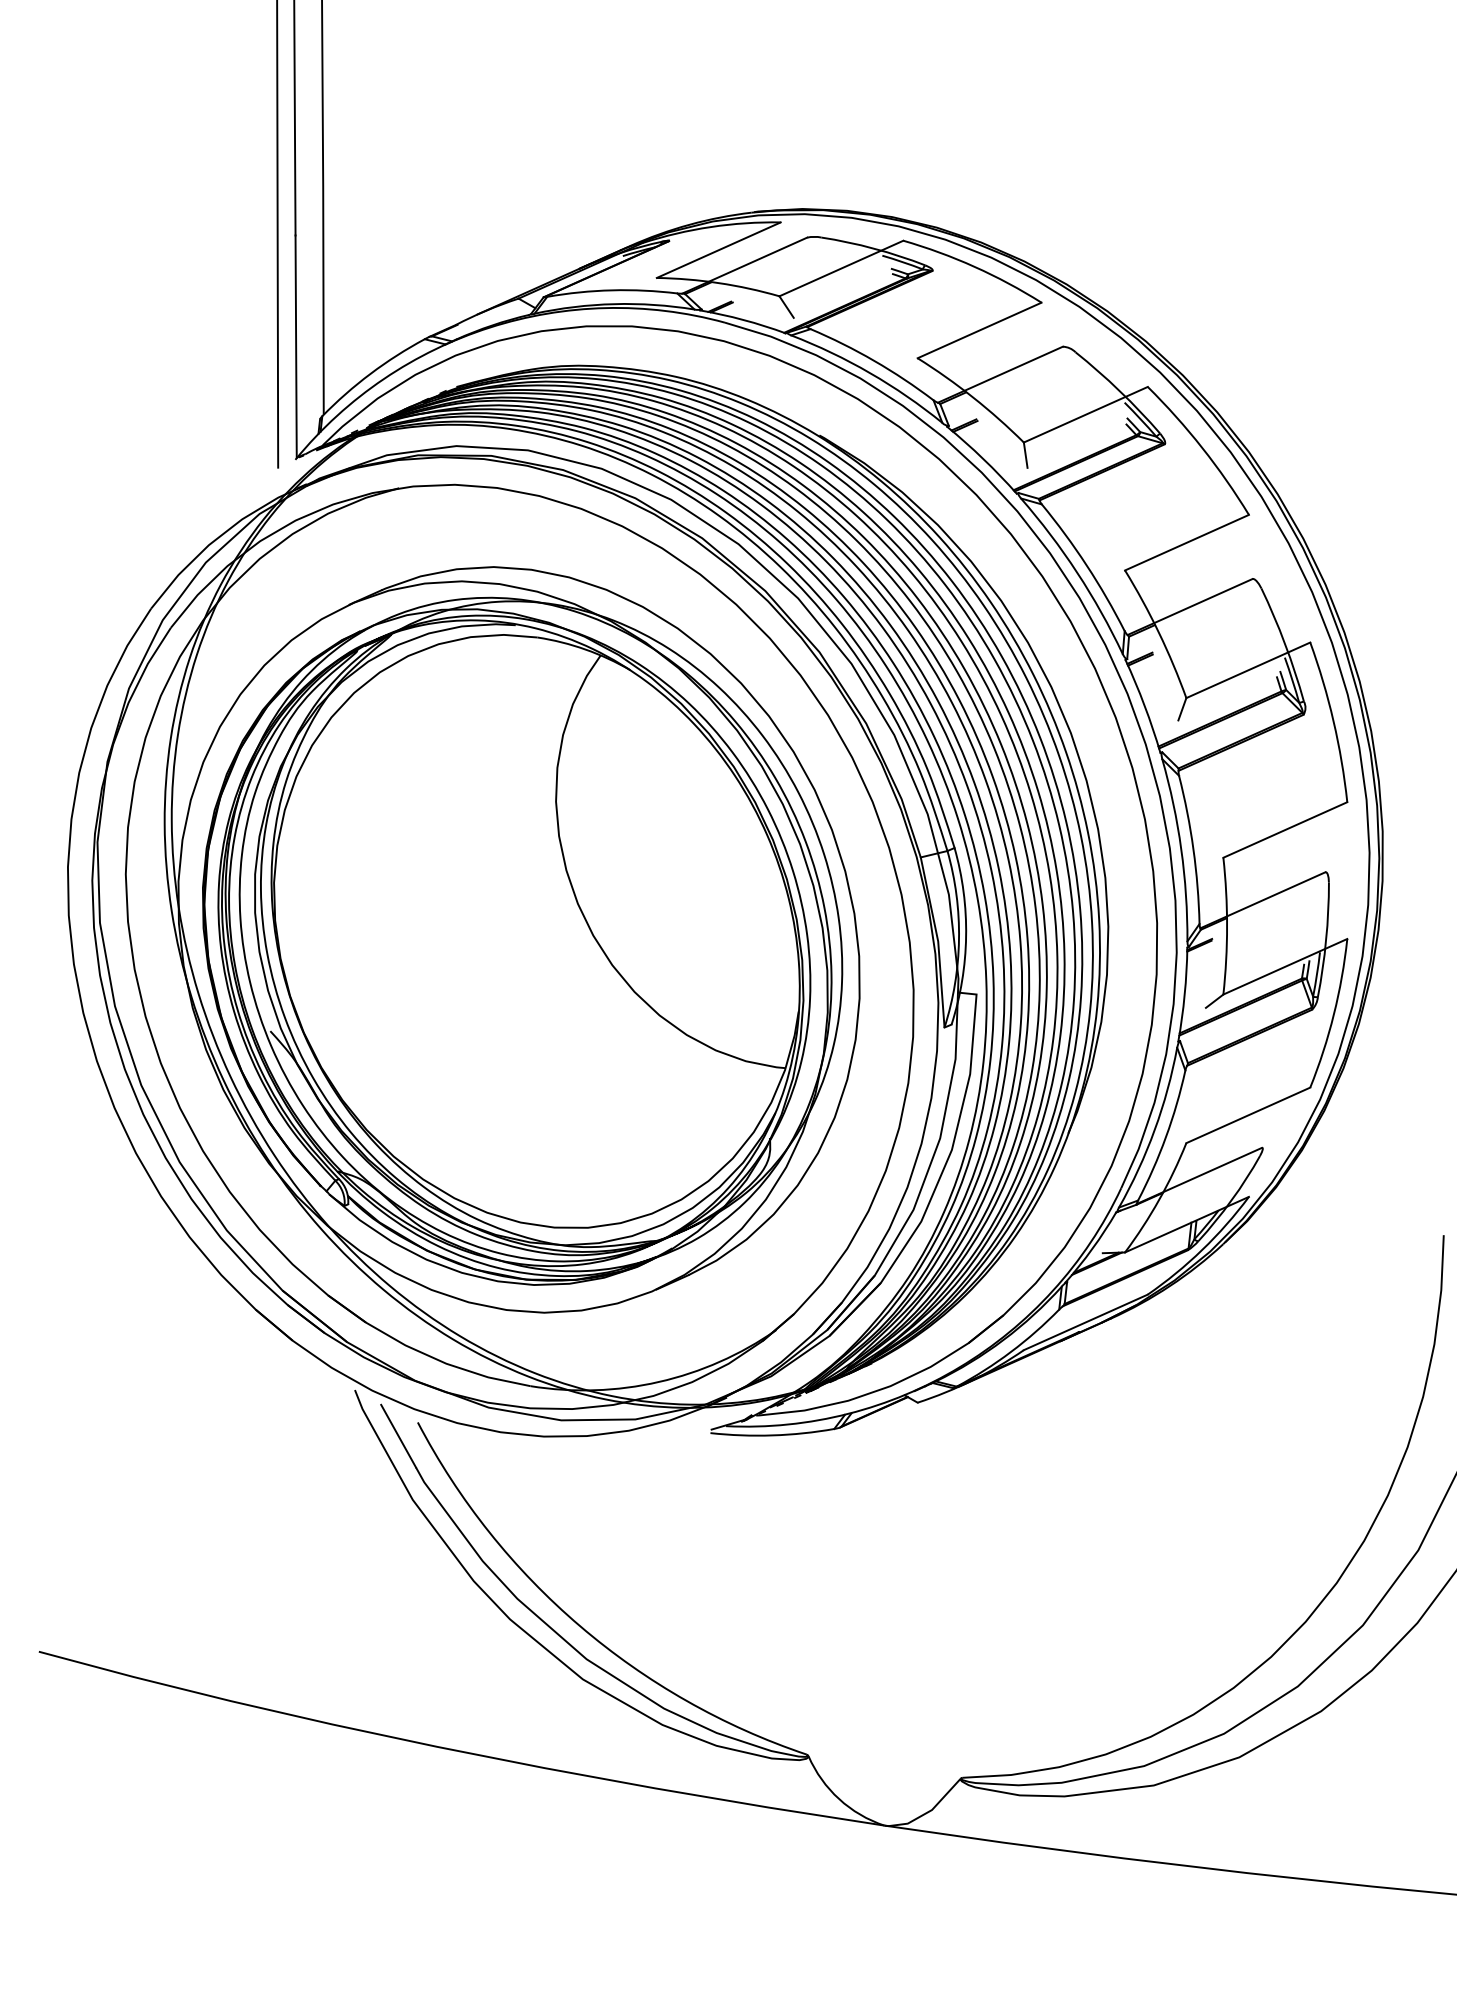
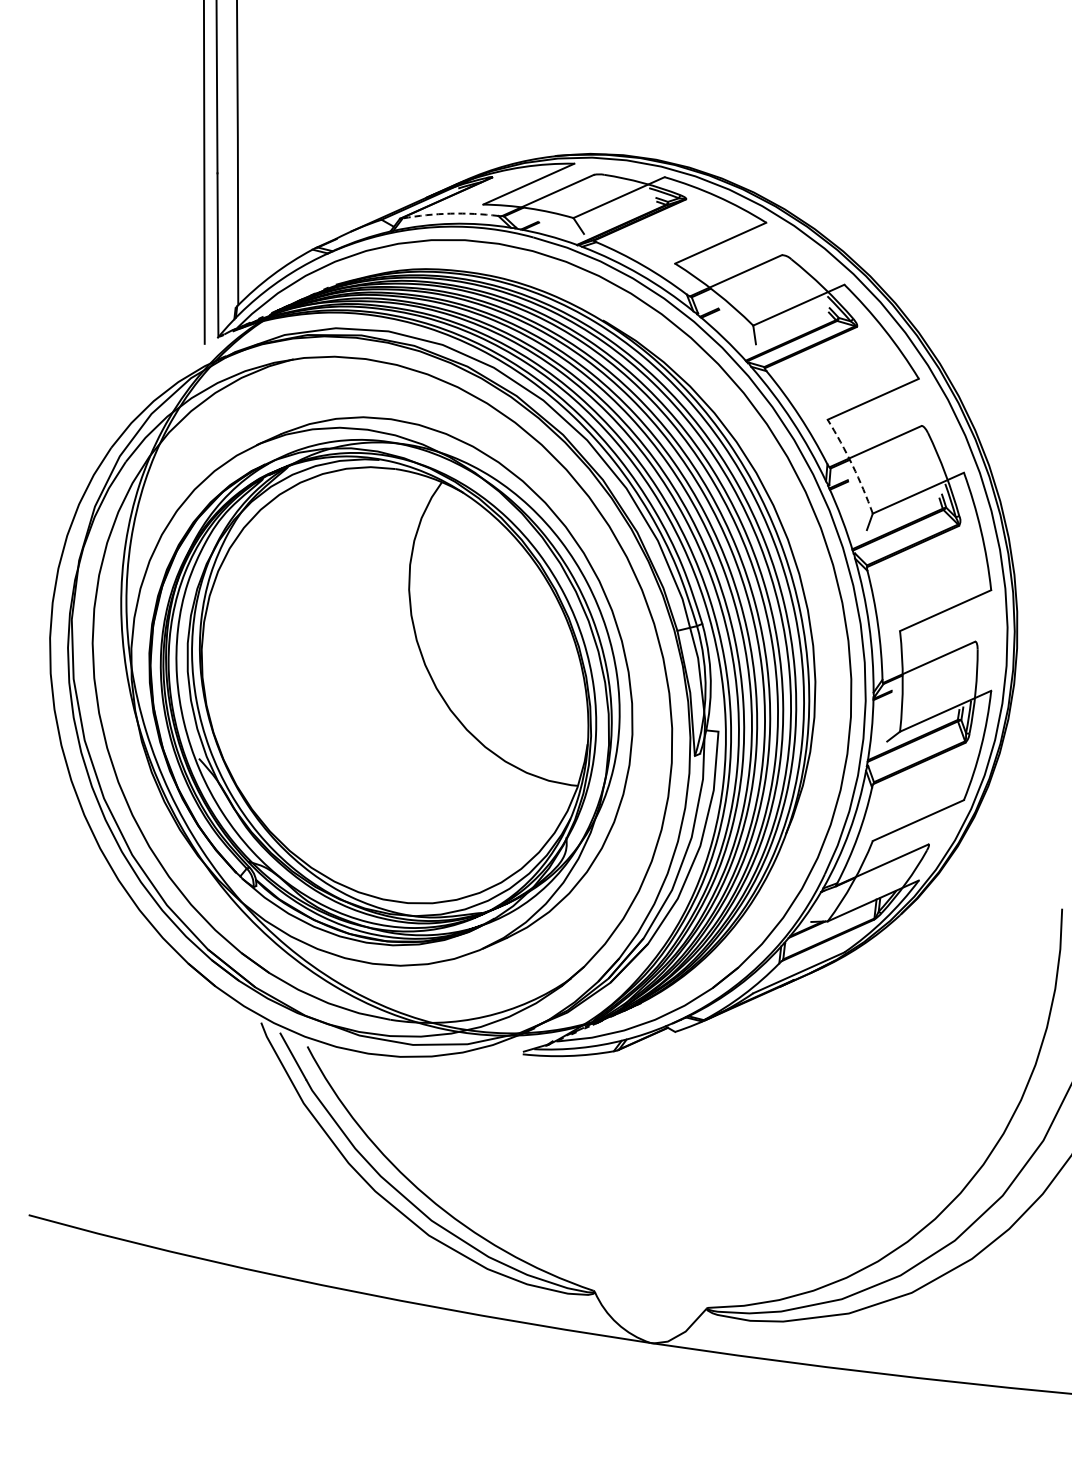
arc: (612, 290) -> (450, 213), solid -> dashed
arc: (1158, 632) -> (852, 465), solid -> dashed

